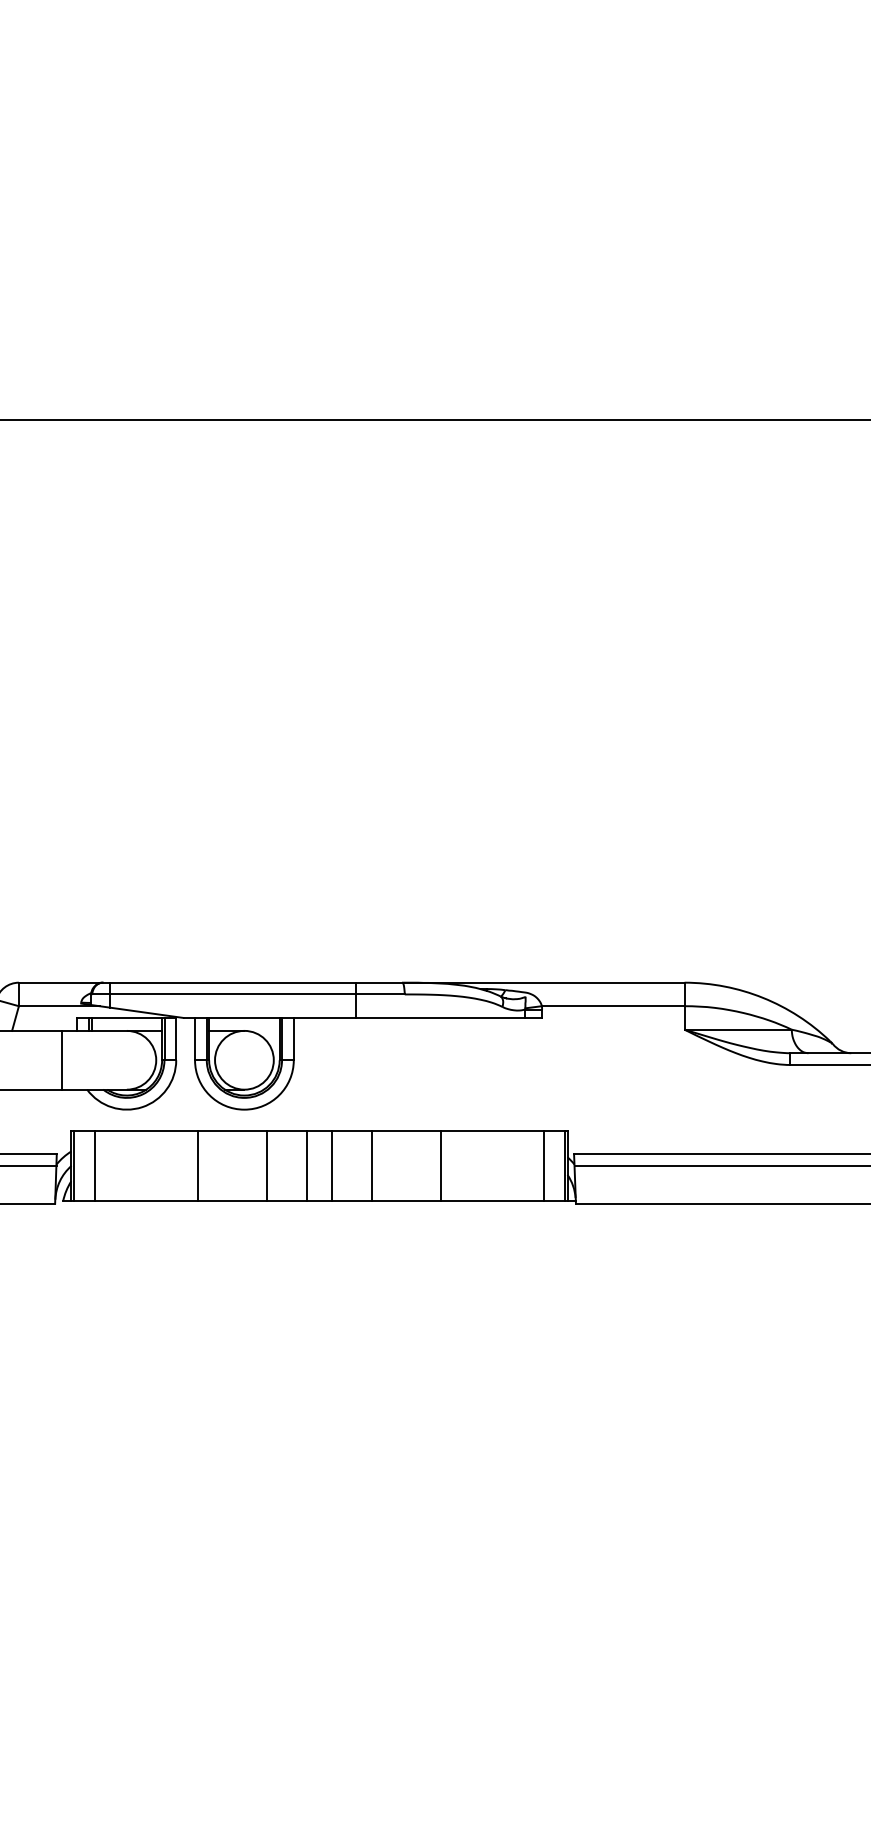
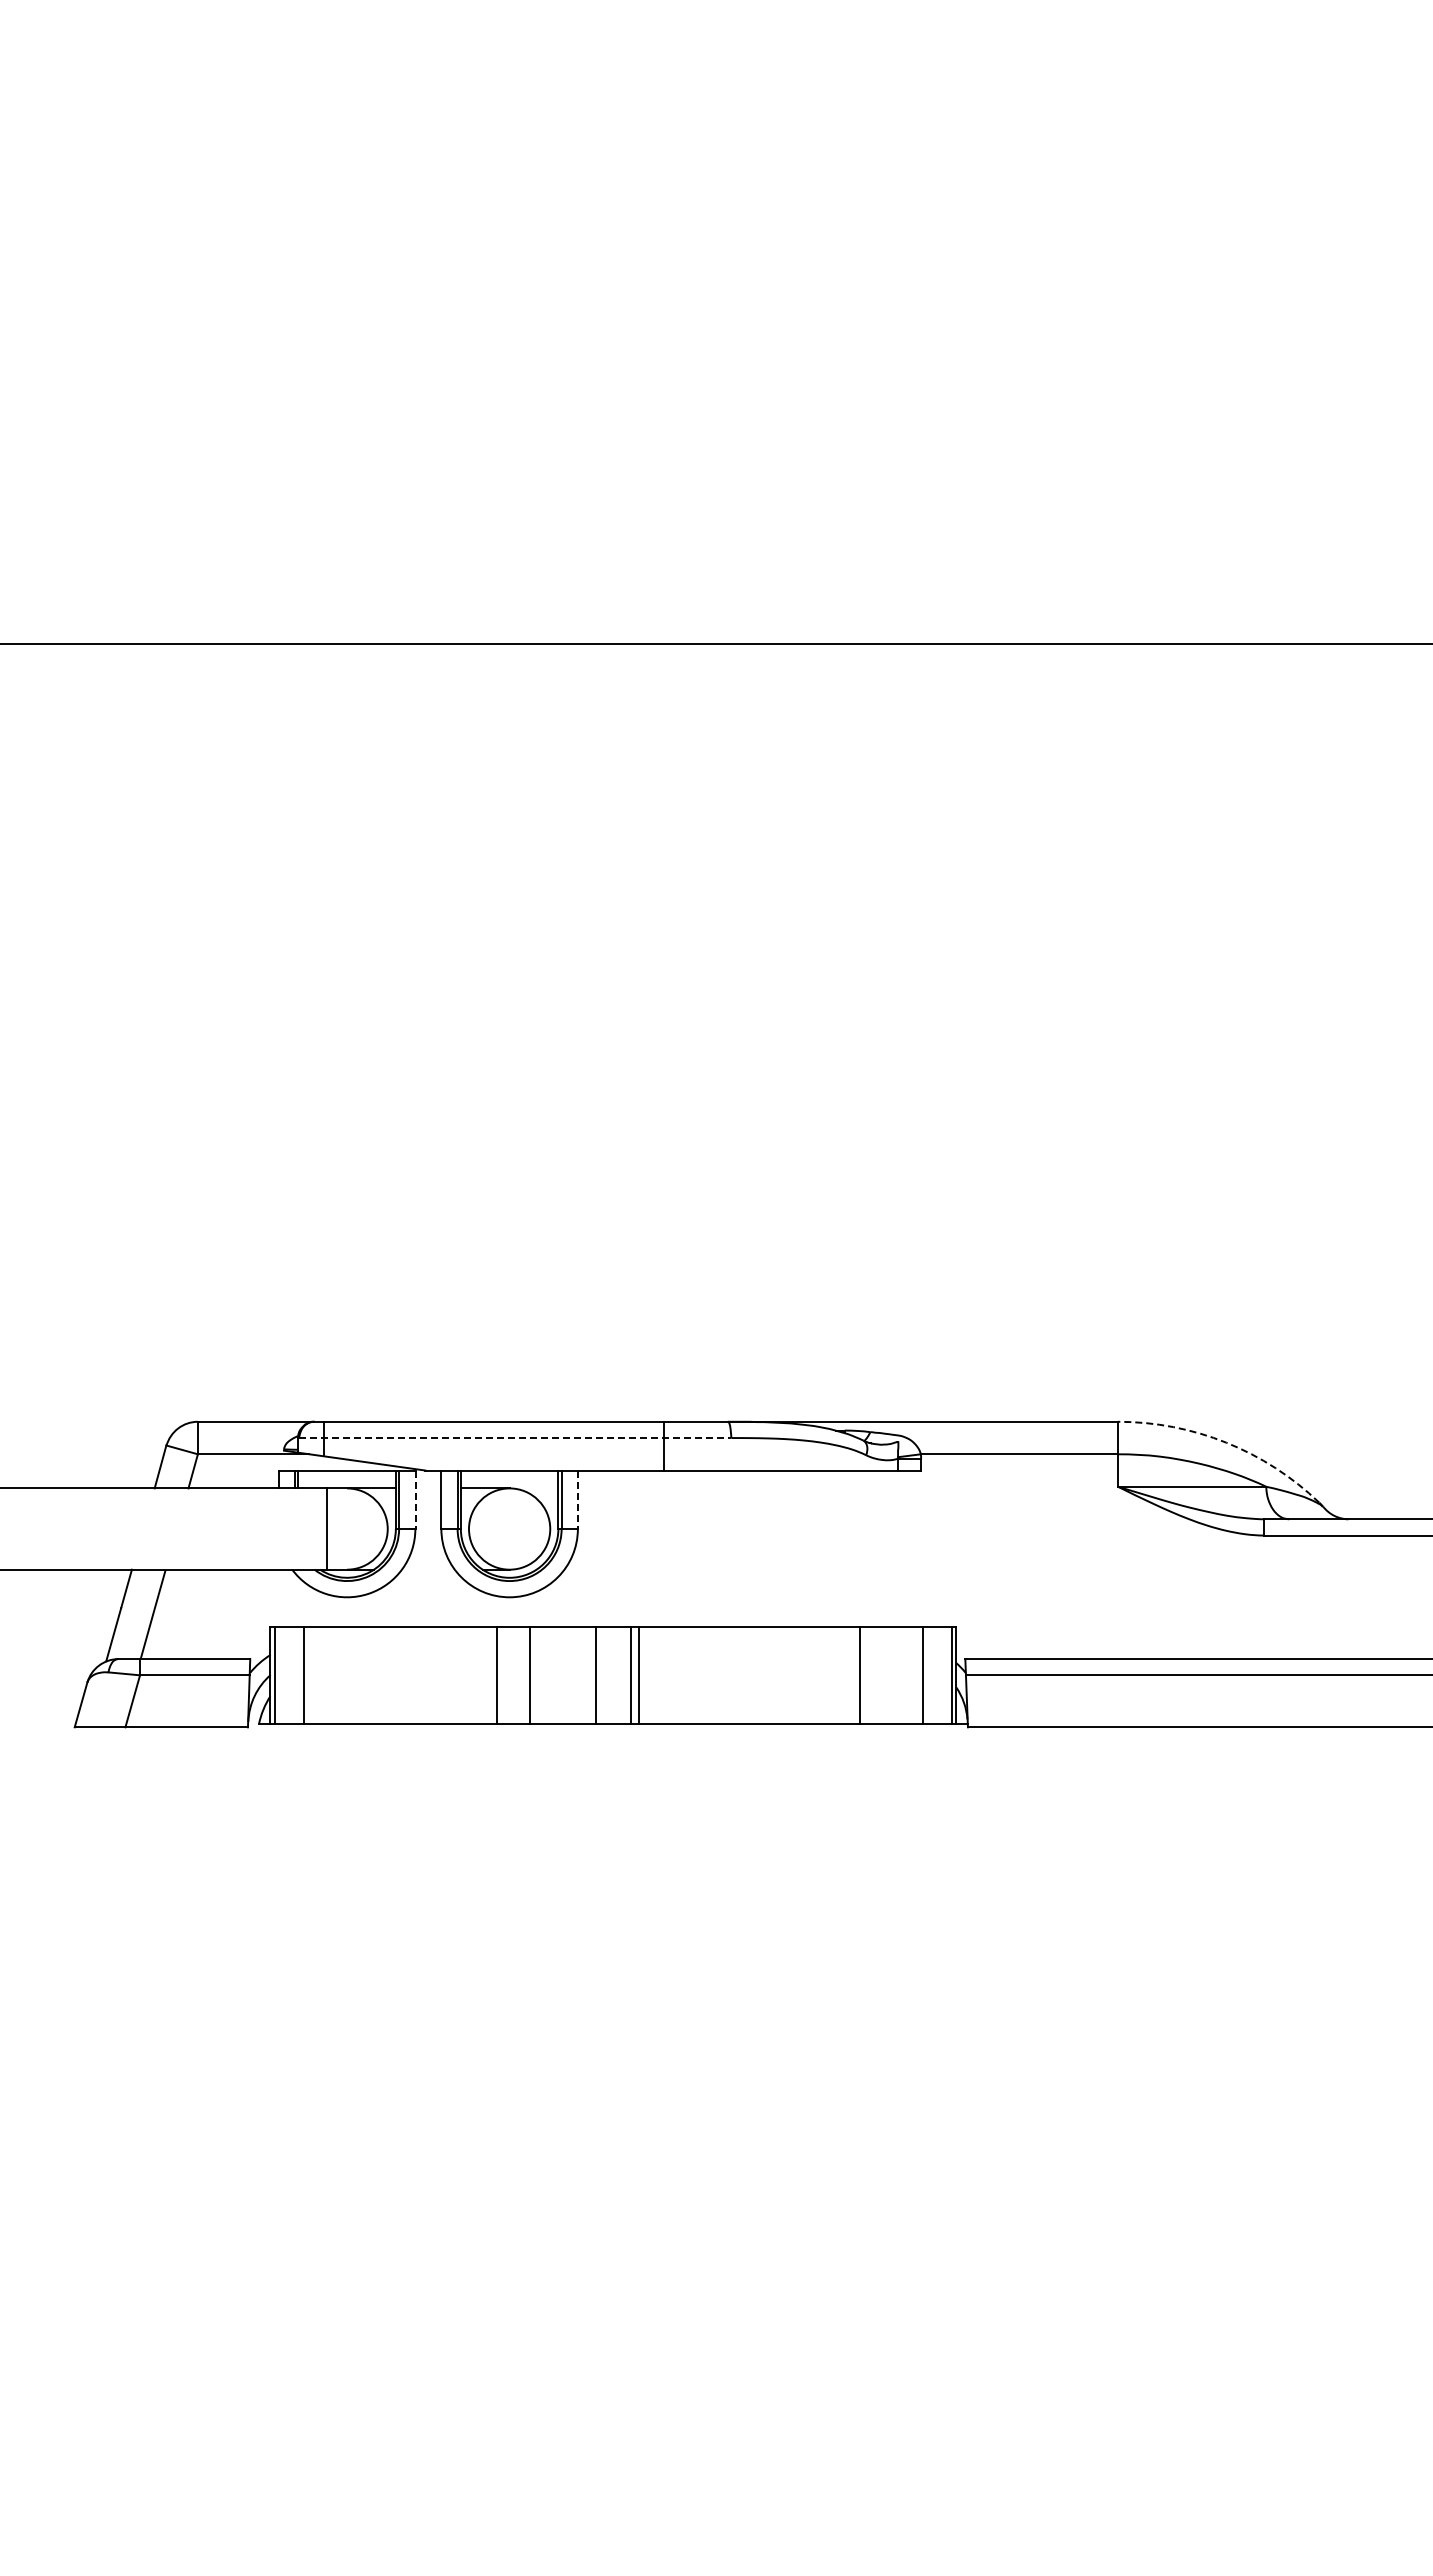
line: (248, 994) -> (515, 1438), solid -> dashed
arc: (763, 997) -> (1226, 1442), solid -> dashed
line: (176, 1039) -> (415, 1500), solid -> dashed
line: (294, 1039) -> (578, 1500), solid -> dashed
line: (62, 1059) -> (326, 1528), moved
line: (197, 1166) -> (529, 1675), moved
line: (266, 1166) -> (496, 1675), moved
line: (372, 1166) -> (639, 1675), moved
line: (441, 1166) -> (860, 1675), moved

